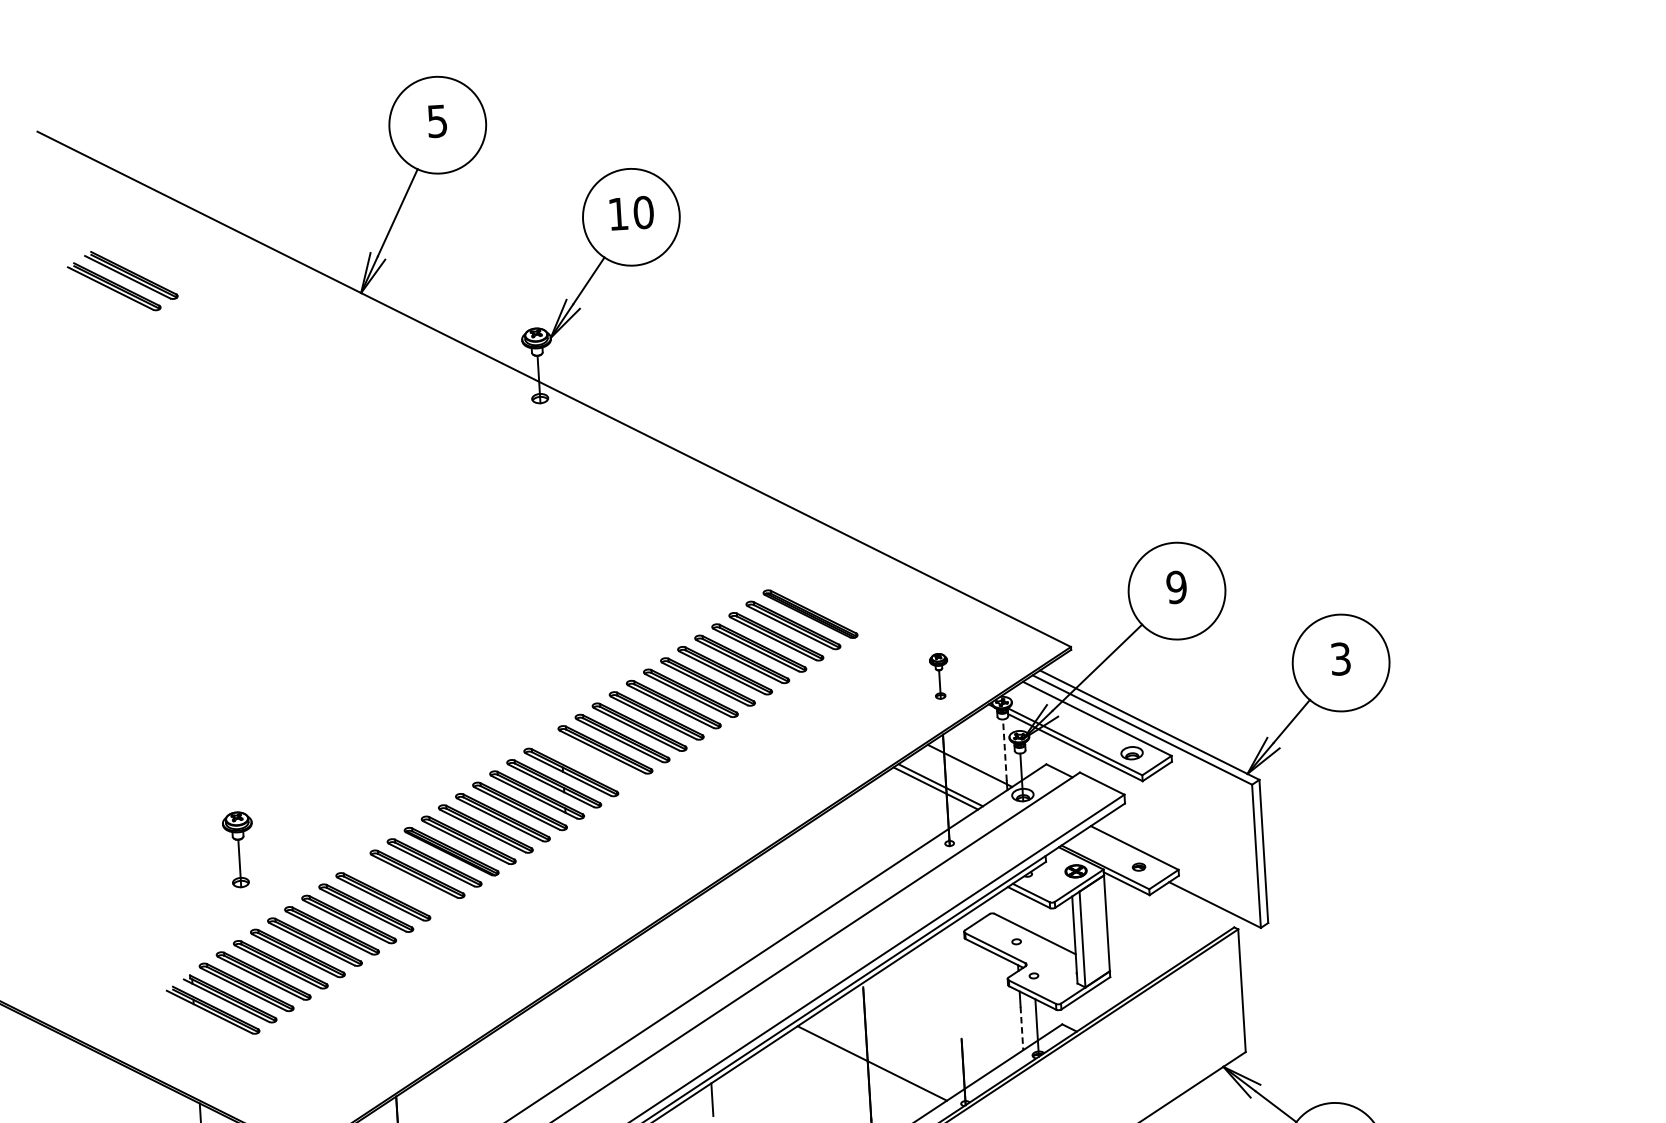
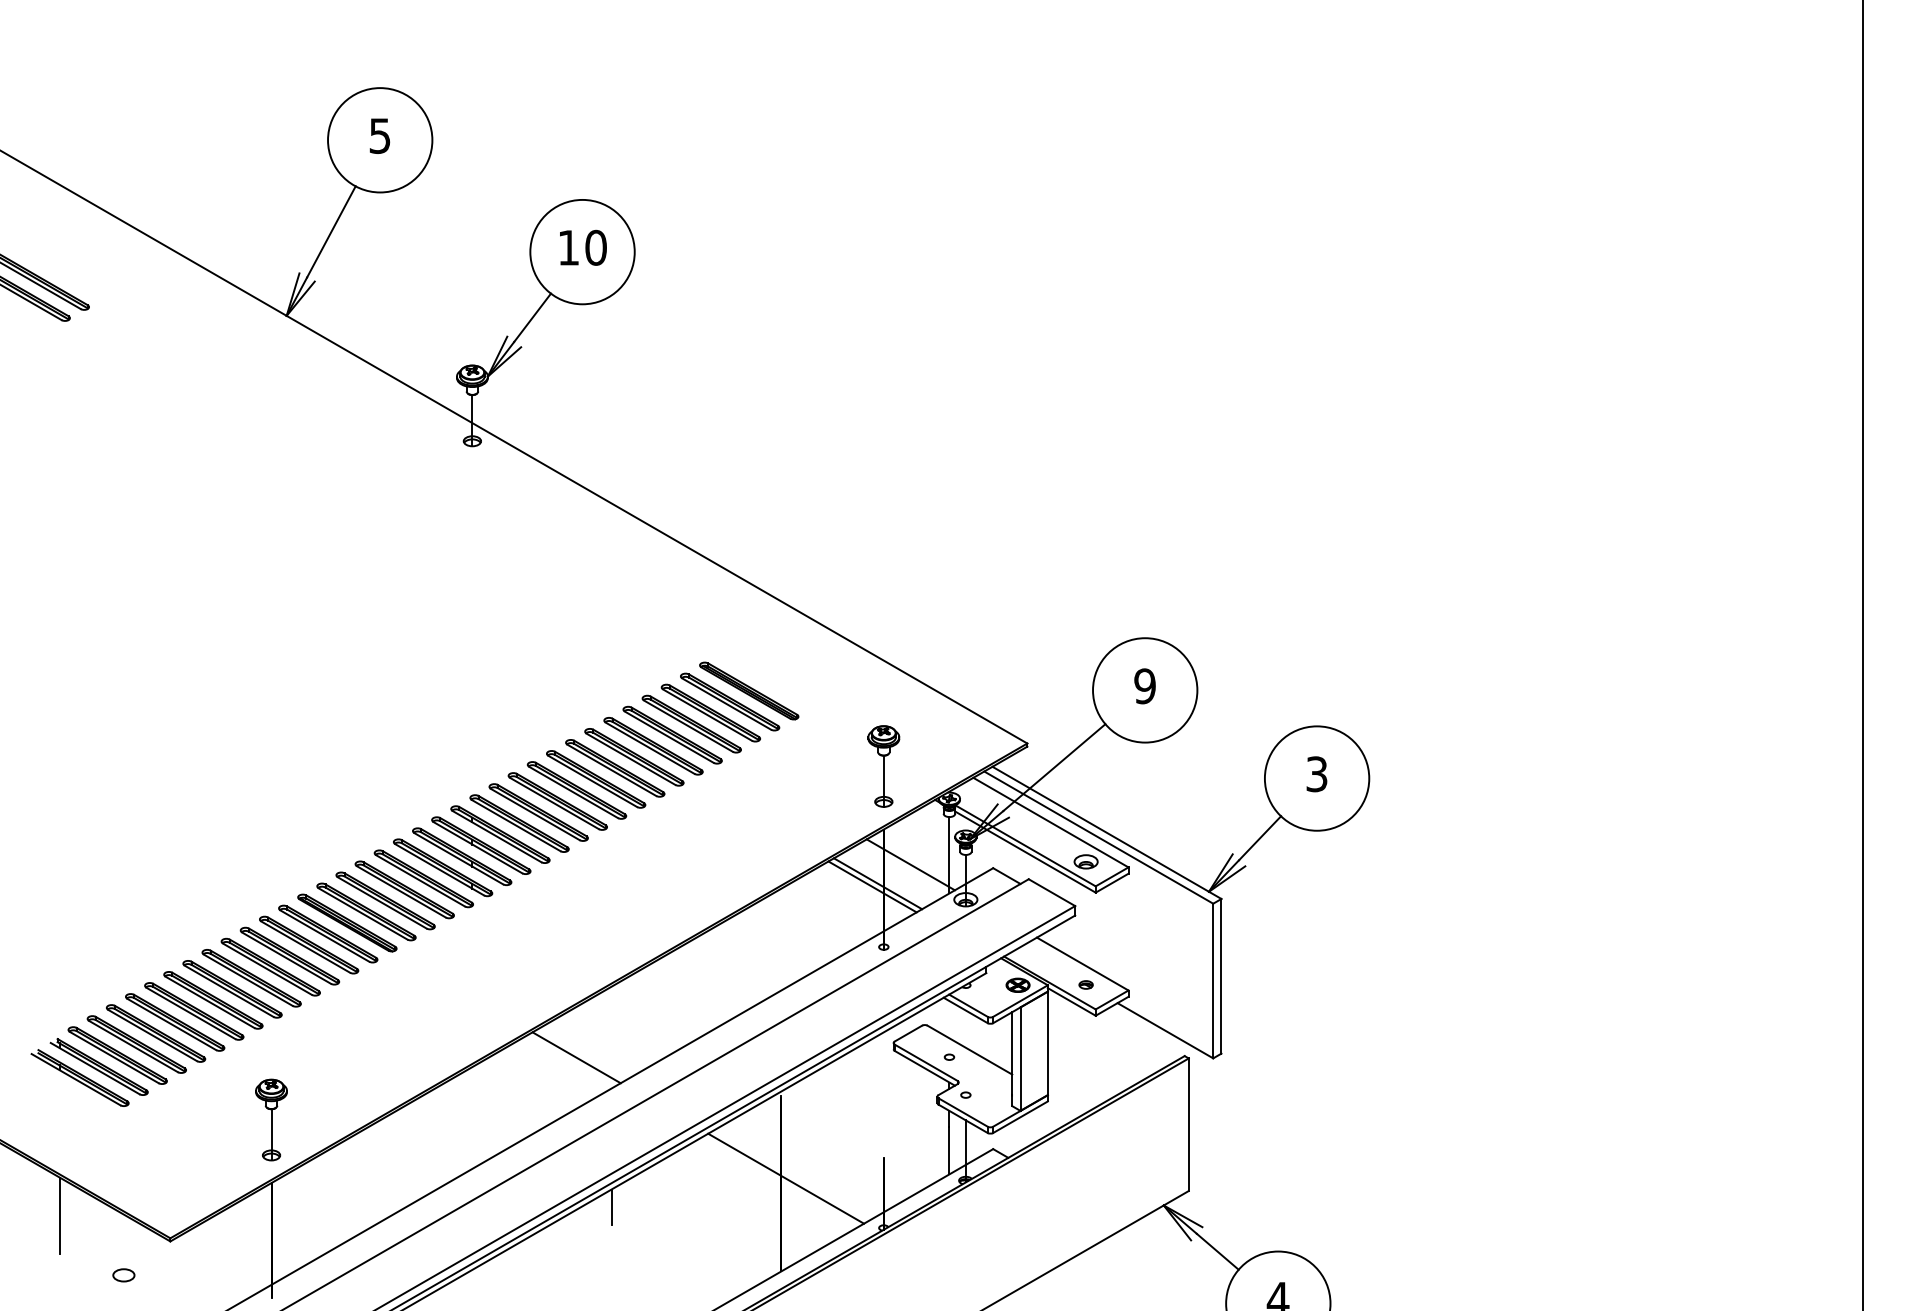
part: (939, 676) -> (883, 766), size x1.67
line: (1004, 749) -> (949, 849), dashed -> solid
part: (588, 761) -> (500, 834), added
part: (238, 849) -> (271, 1119), moved
part: (399, 884) -> (289, 955), added
line: (671, 963) -> (576, 1057), added
line: (1022, 1029) -> (949, 1151), dashed -> solid

